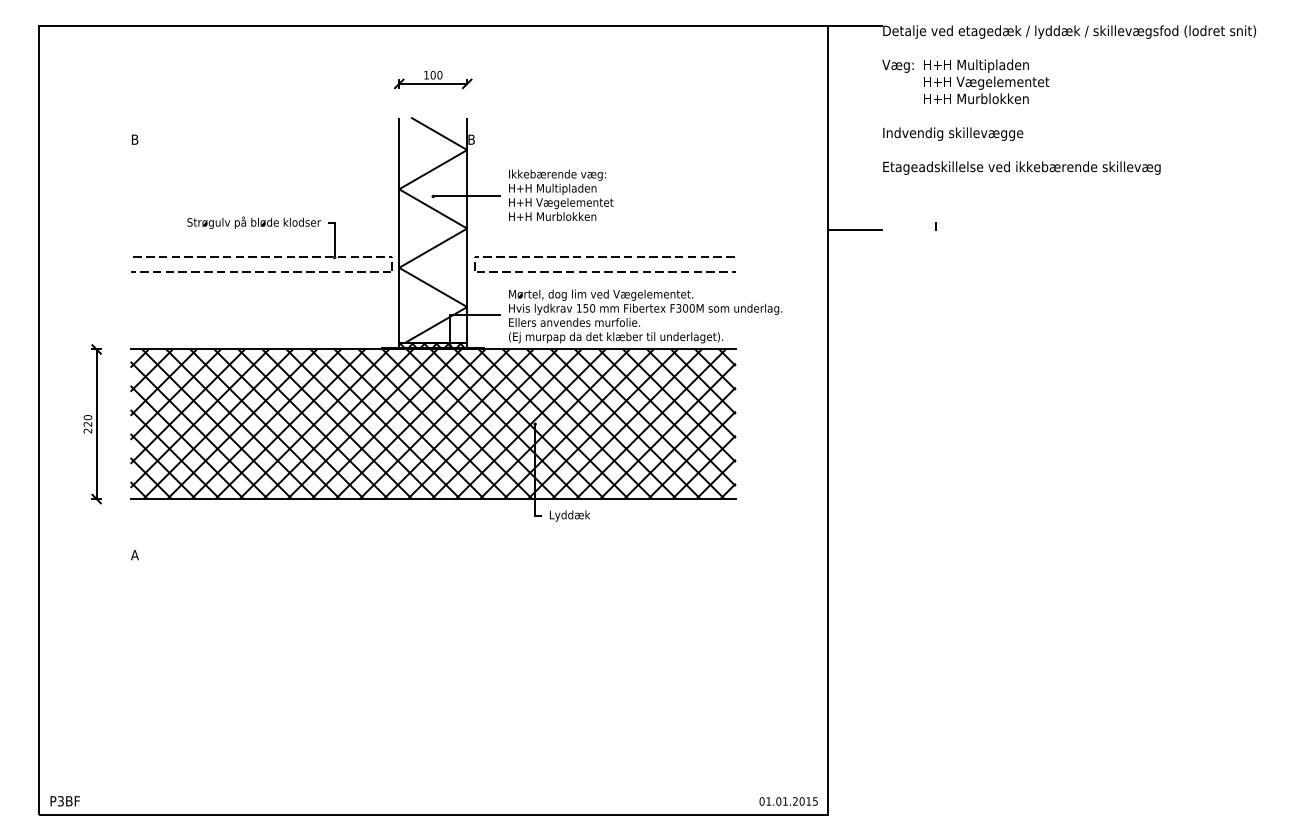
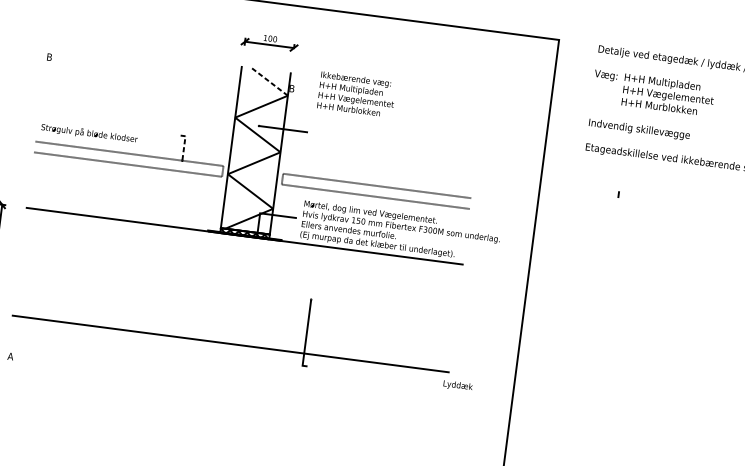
line: (854, 25) -> (578, 42), removed
line: (438, 133) -> (268, 81), solid -> dashed
text: (561, 194) -> (357, 94), moved
text: (253, 222) -> (89, 133), moved
line: (854, 229) -> (559, 189), removed
line: (334, 236) -> (184, 145), solid -> dashed
hatch: (432, 424) -> (237, 290), removed
text: (569, 515) -> (457, 385), moved

